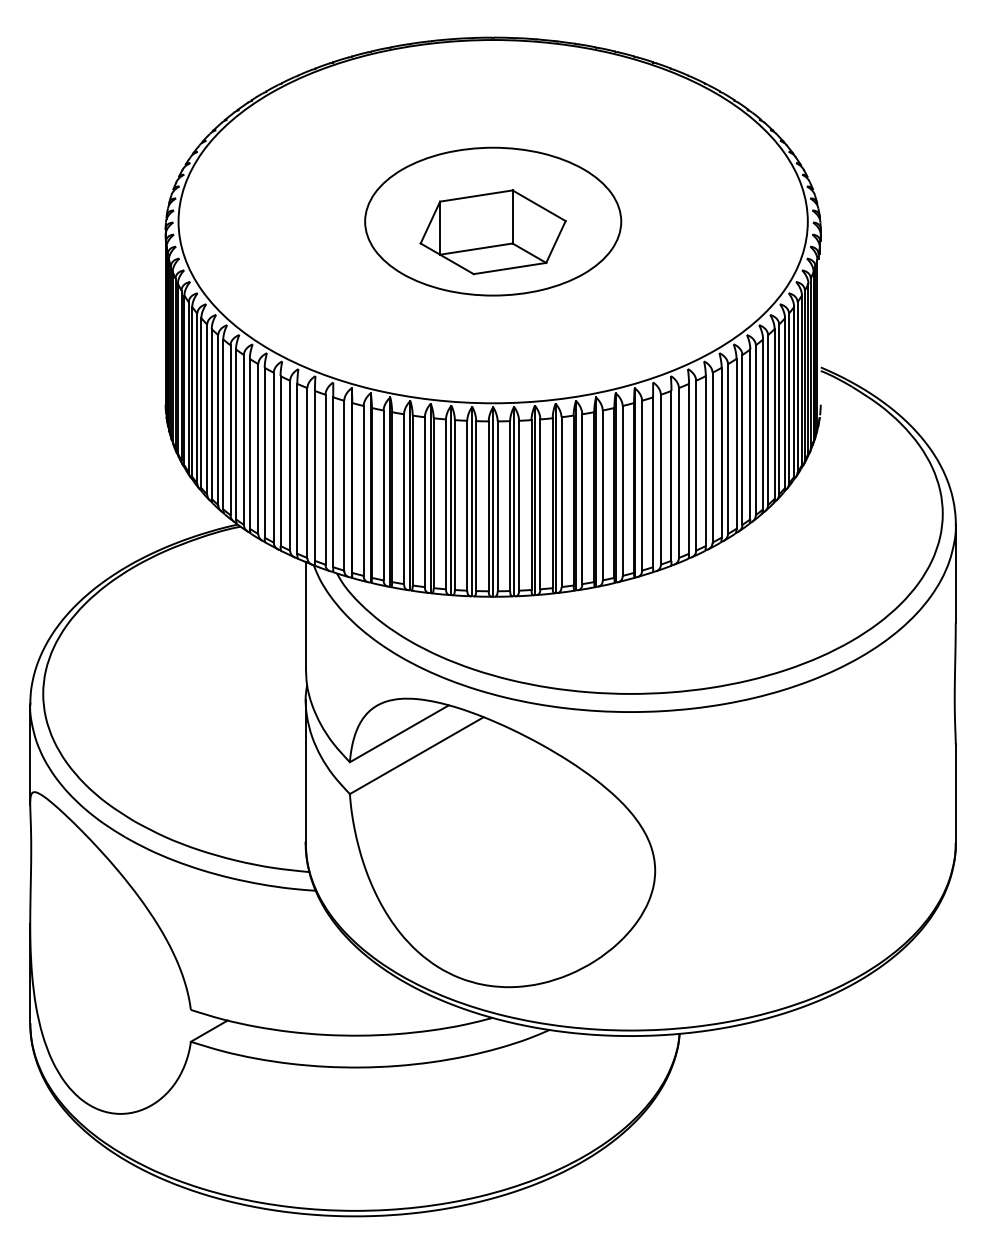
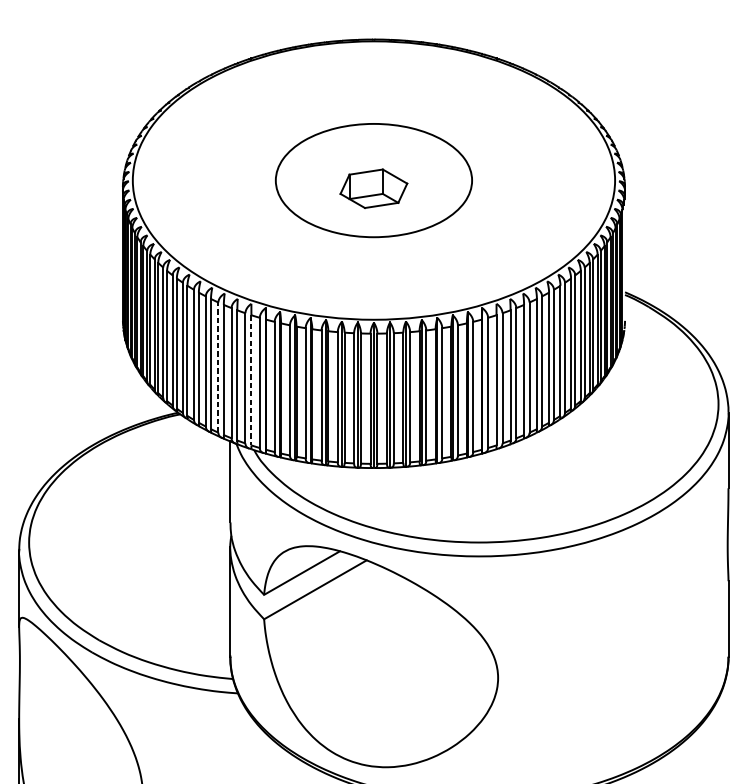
part: (492, 232) -> (373, 188), size x0.6
line: (290, 465) -> (218, 367), solid -> dashed
line: (333, 482) -> (251, 380), solid -> dashed

